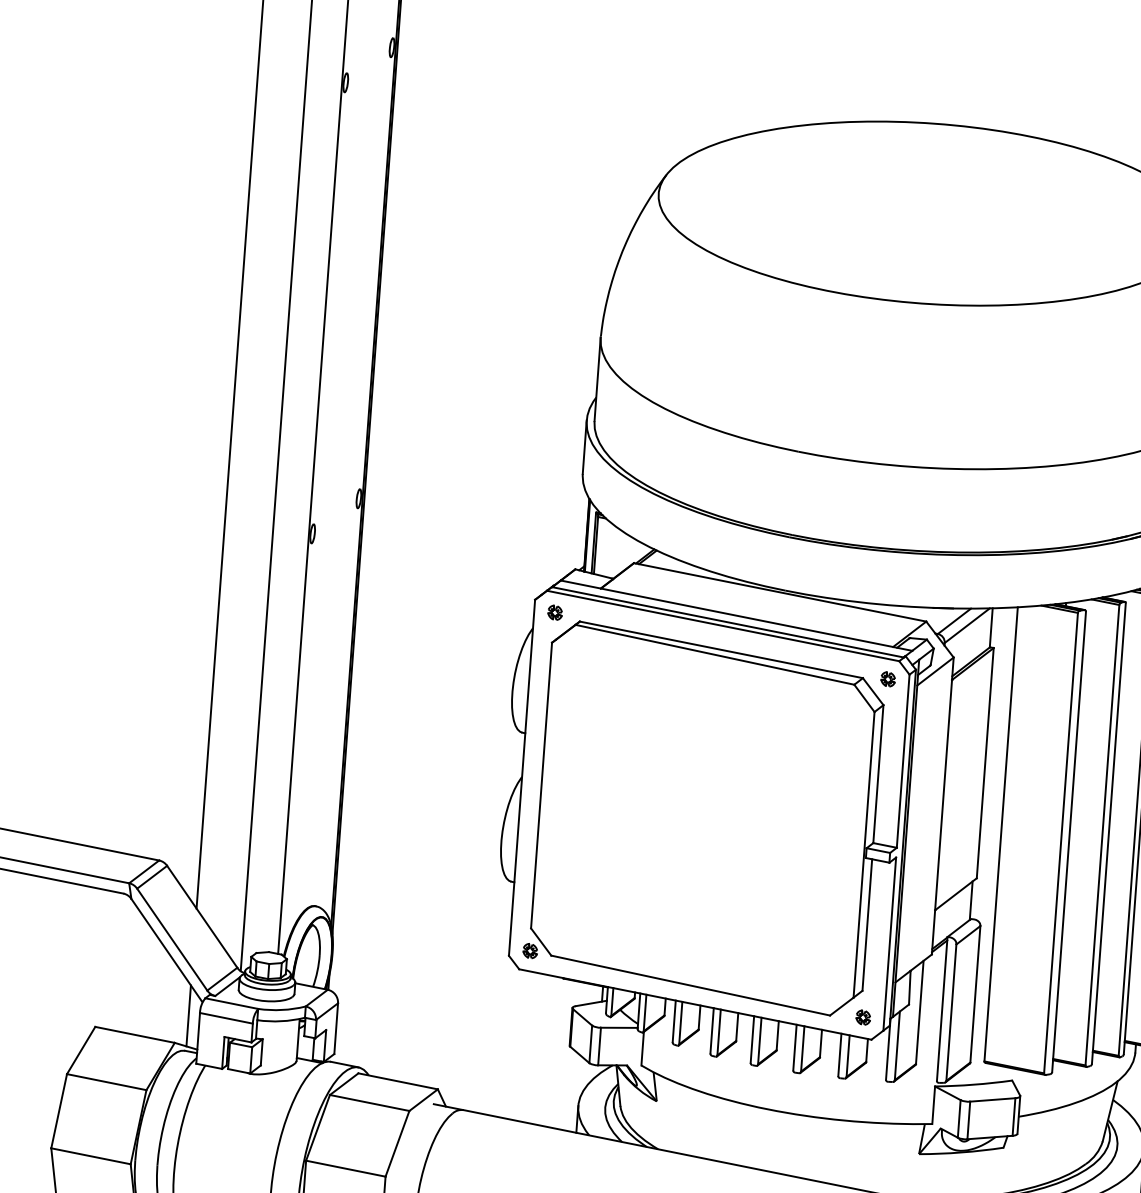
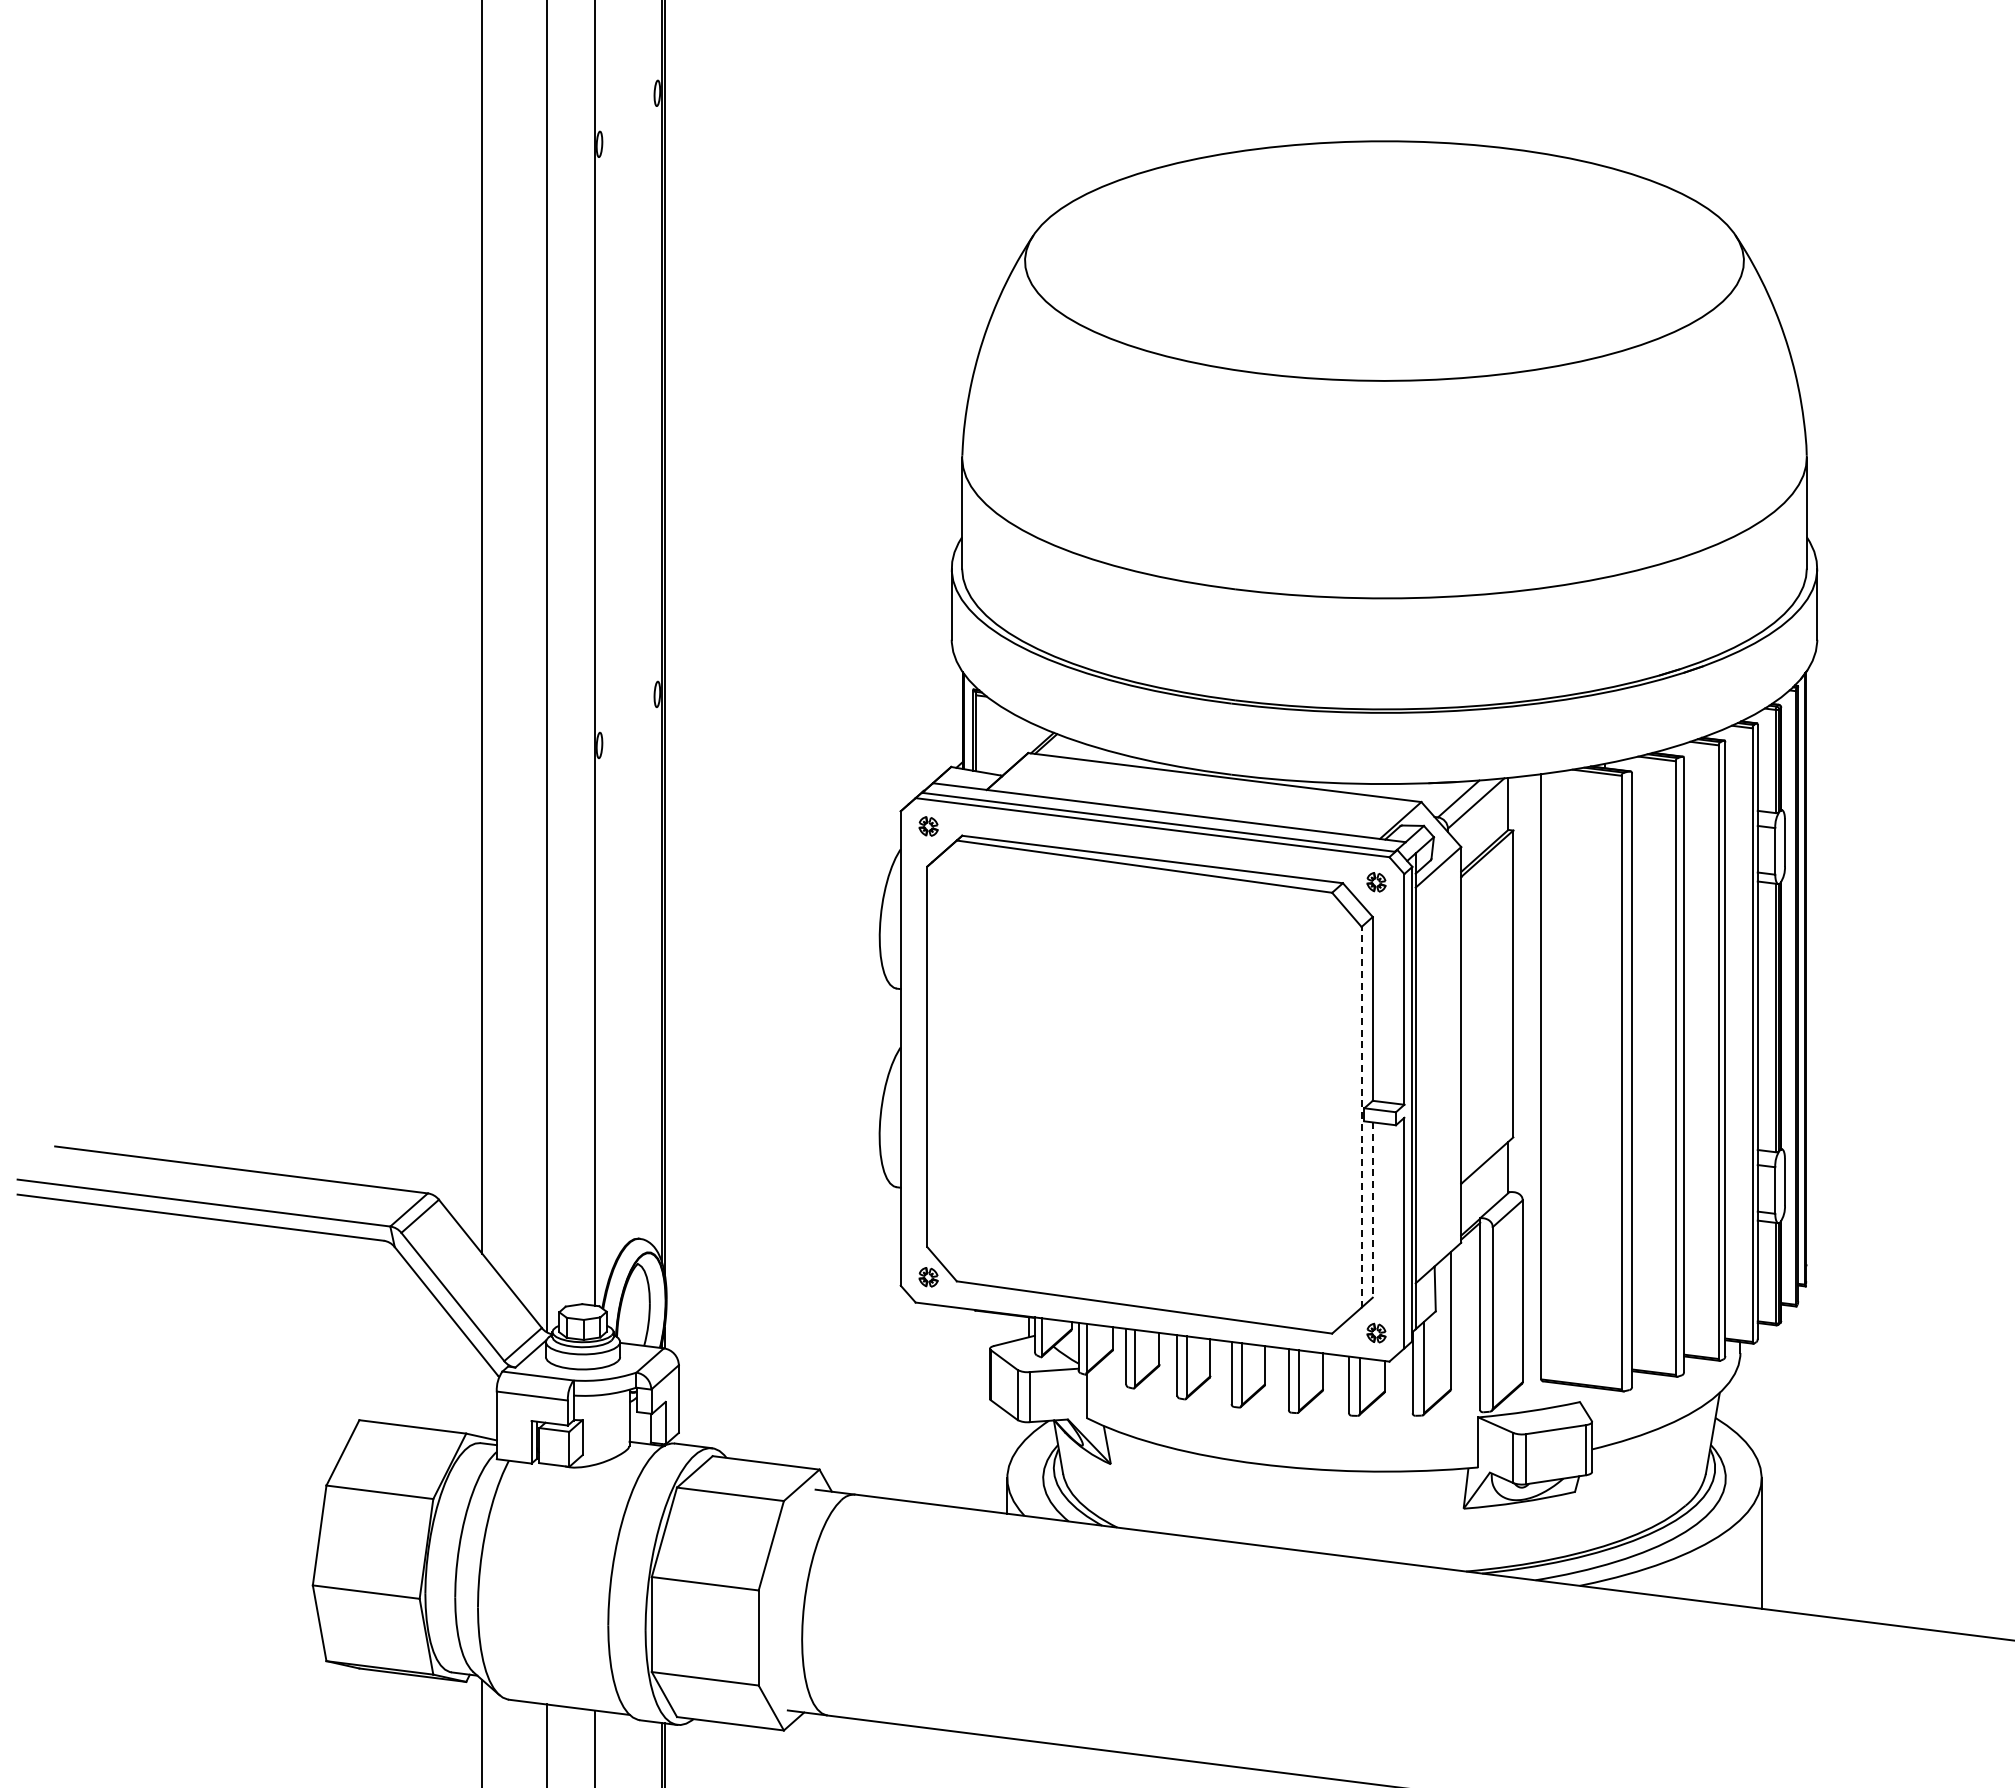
line: (864, 854) -> (1361, 1116), solid -> dashed
line: (867, 925) -> (1372, 1210), solid -> dashed
line: (189, 1015) -> (482, 1396), removed

